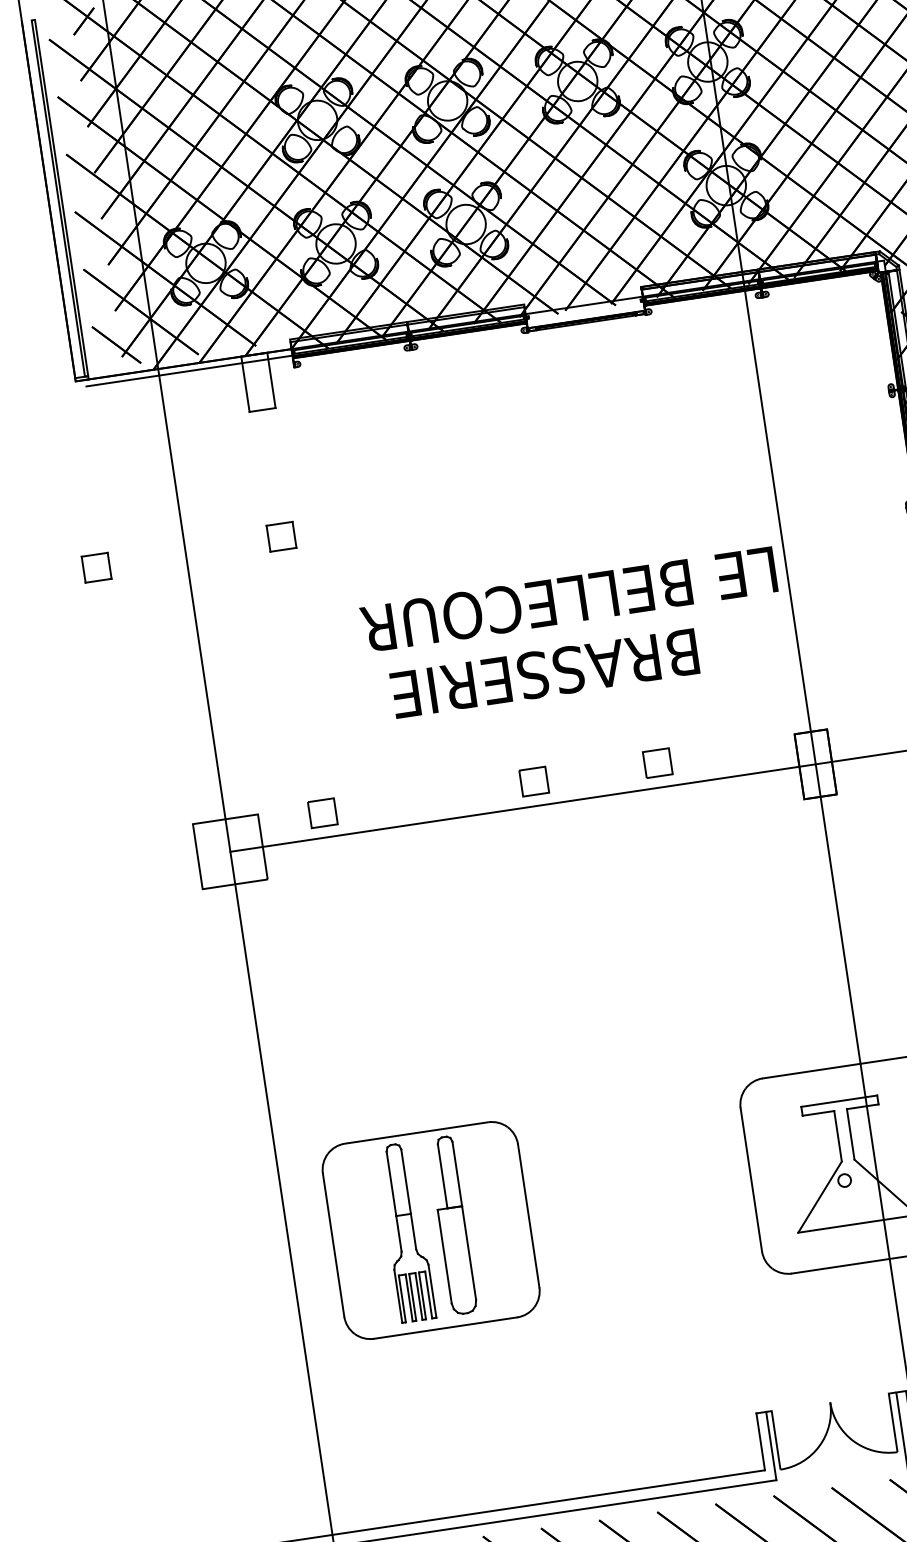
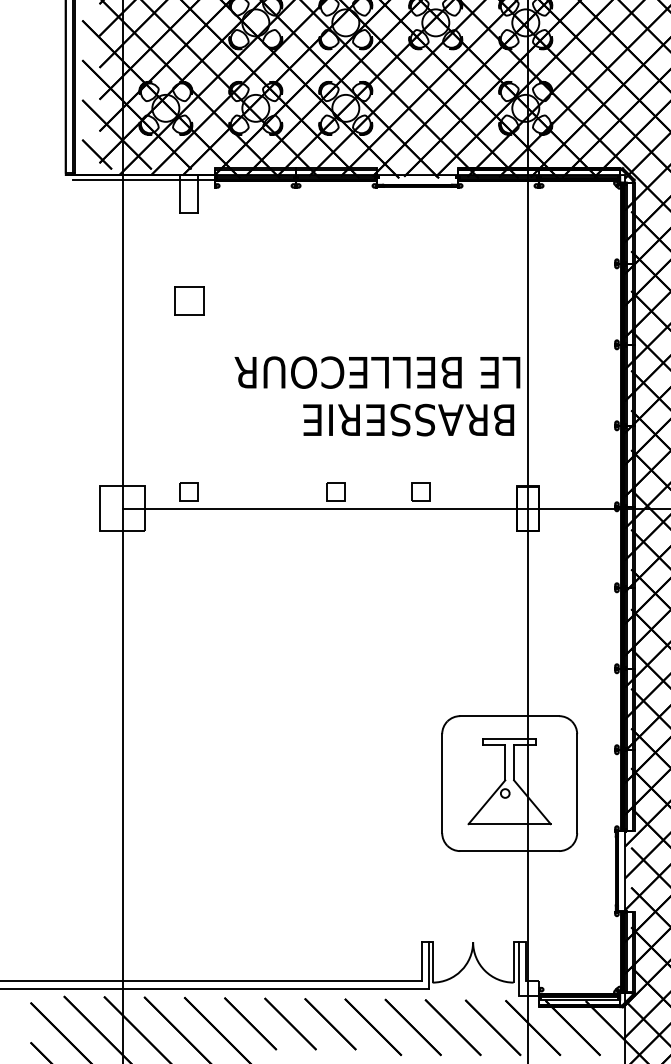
part: (280, 536) -> (188, 300), size x1.6
part: (95, 566) -> (60, 302), removed
text: (544, 672) -> (408, 419), moved
part: (431, 1230) -> (220, 785), removed

